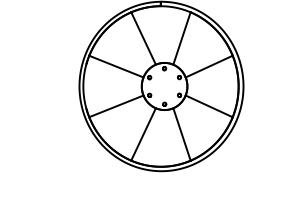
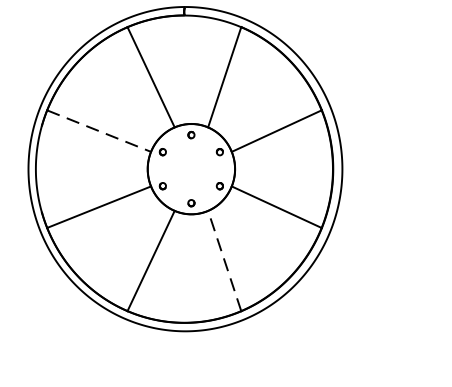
line: (116, 66) -> (99, 130), solid -> dashed
line: (182, 134) -> (225, 261), solid -> dashed

